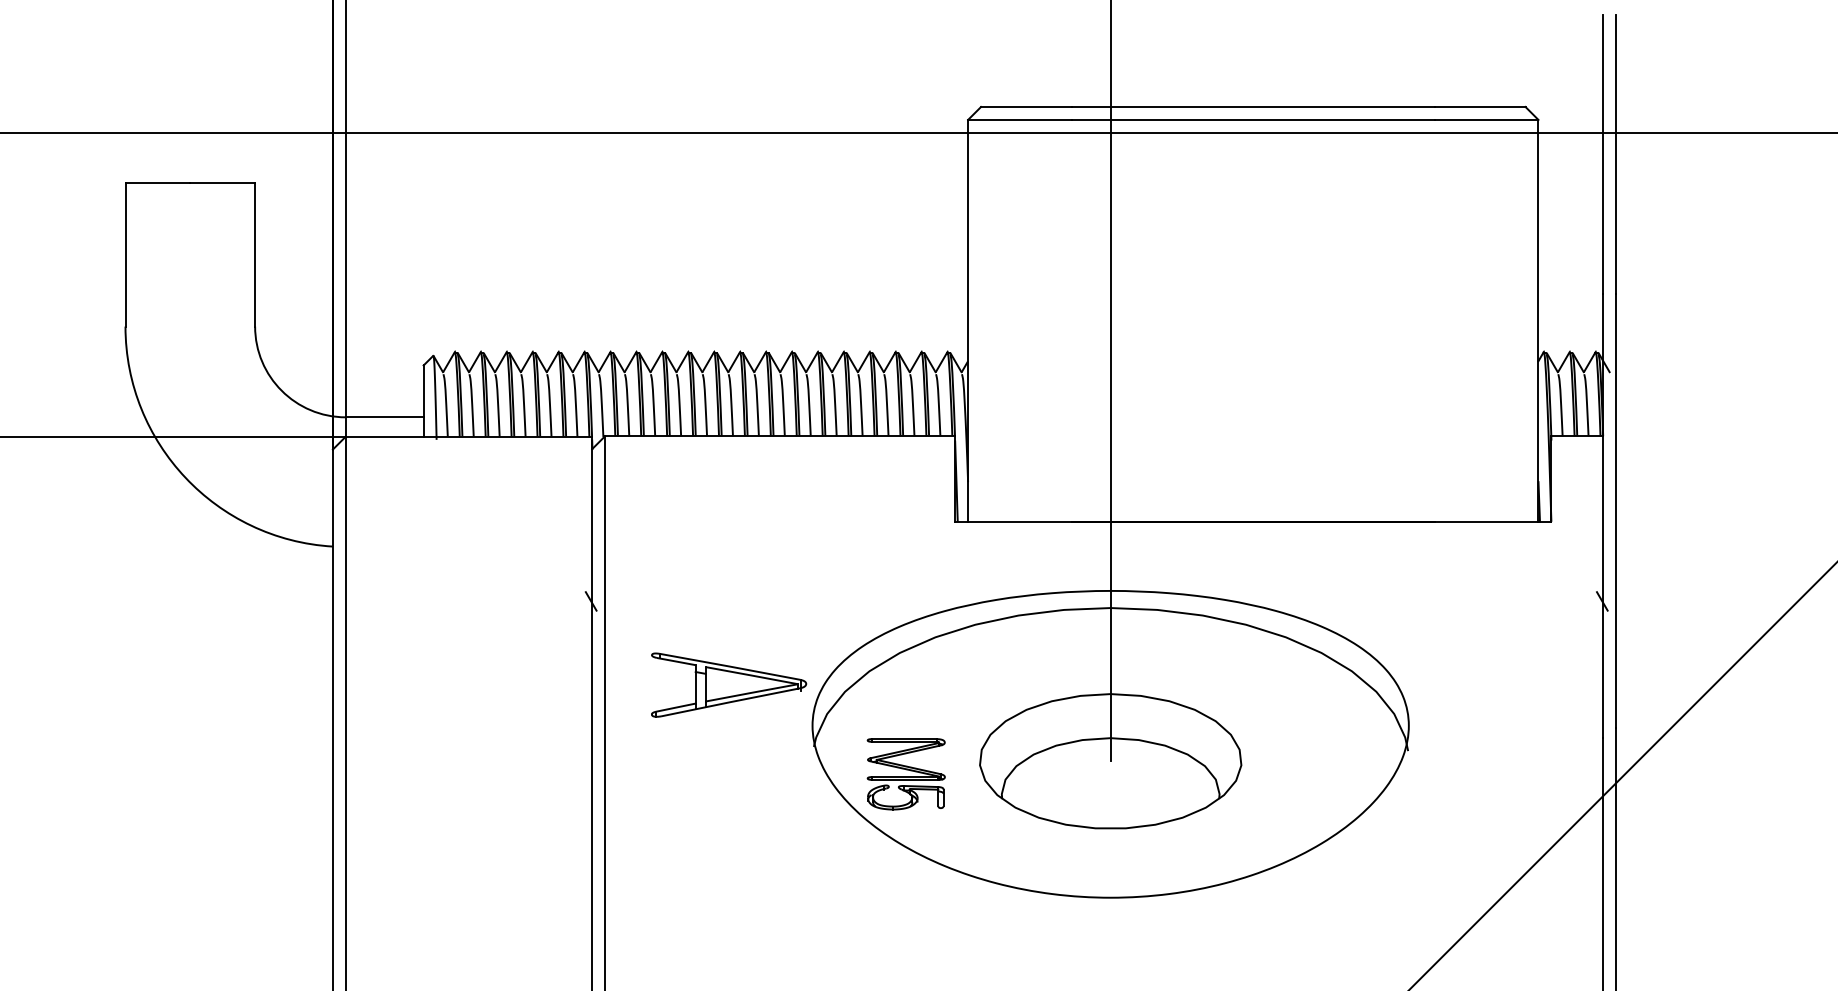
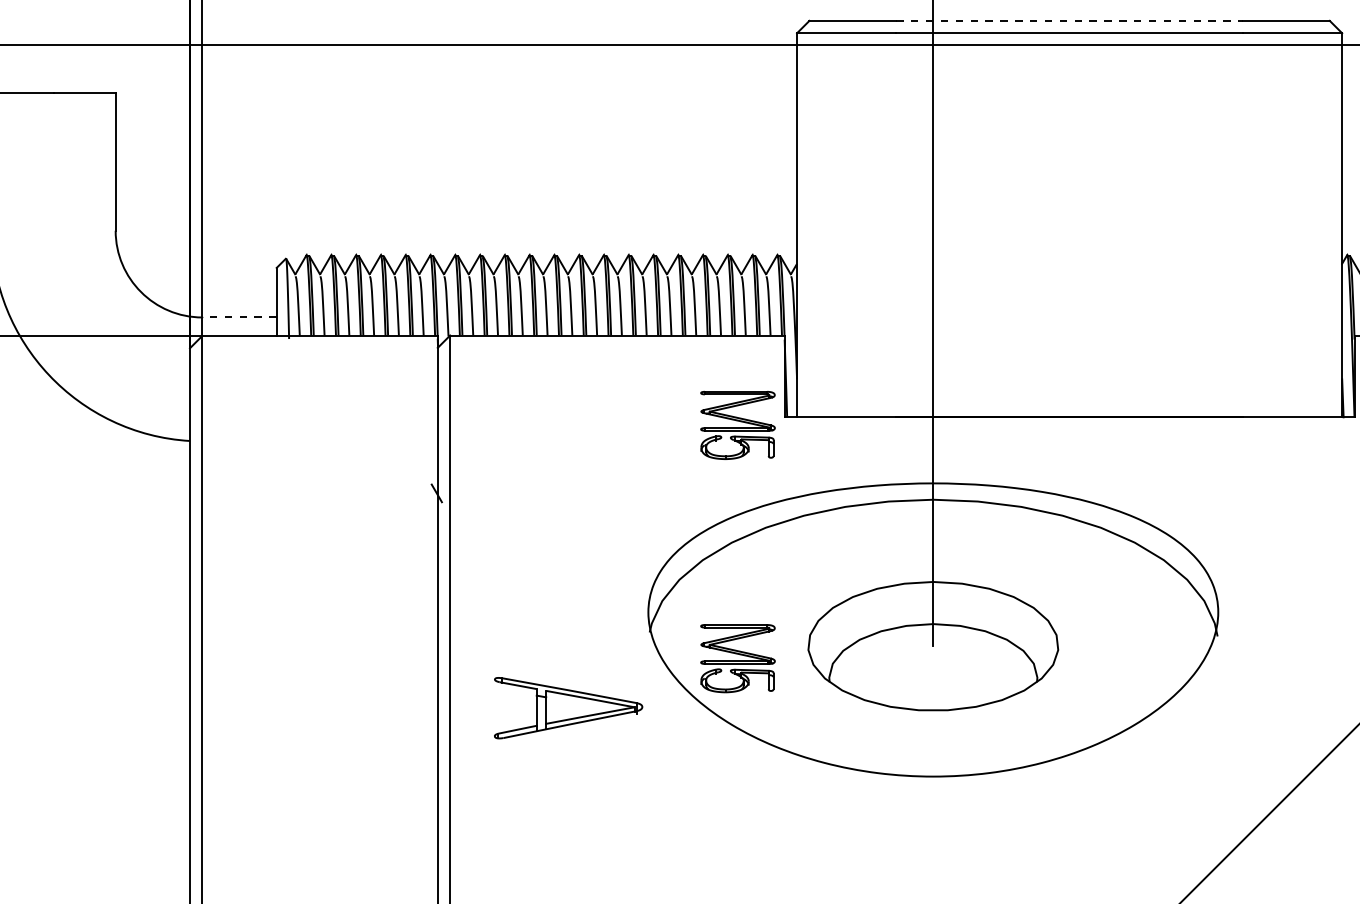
line: (1253, 106) -> (1069, 20), solid -> dashed
line: (384, 417) -> (239, 317), solid -> dashed
part: (905, 530) -> (737, 425), added
part: (729, 684) -> (569, 707), moved

